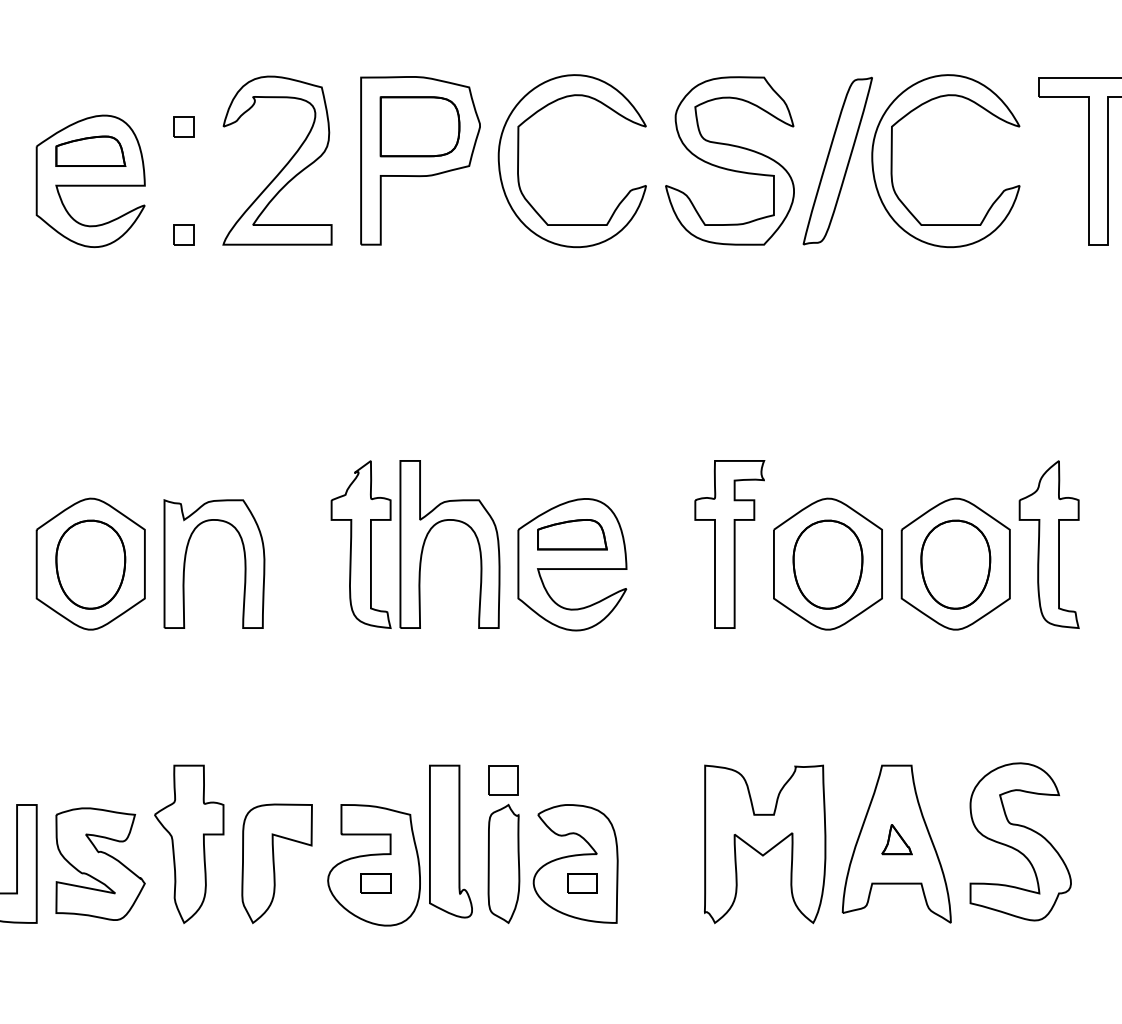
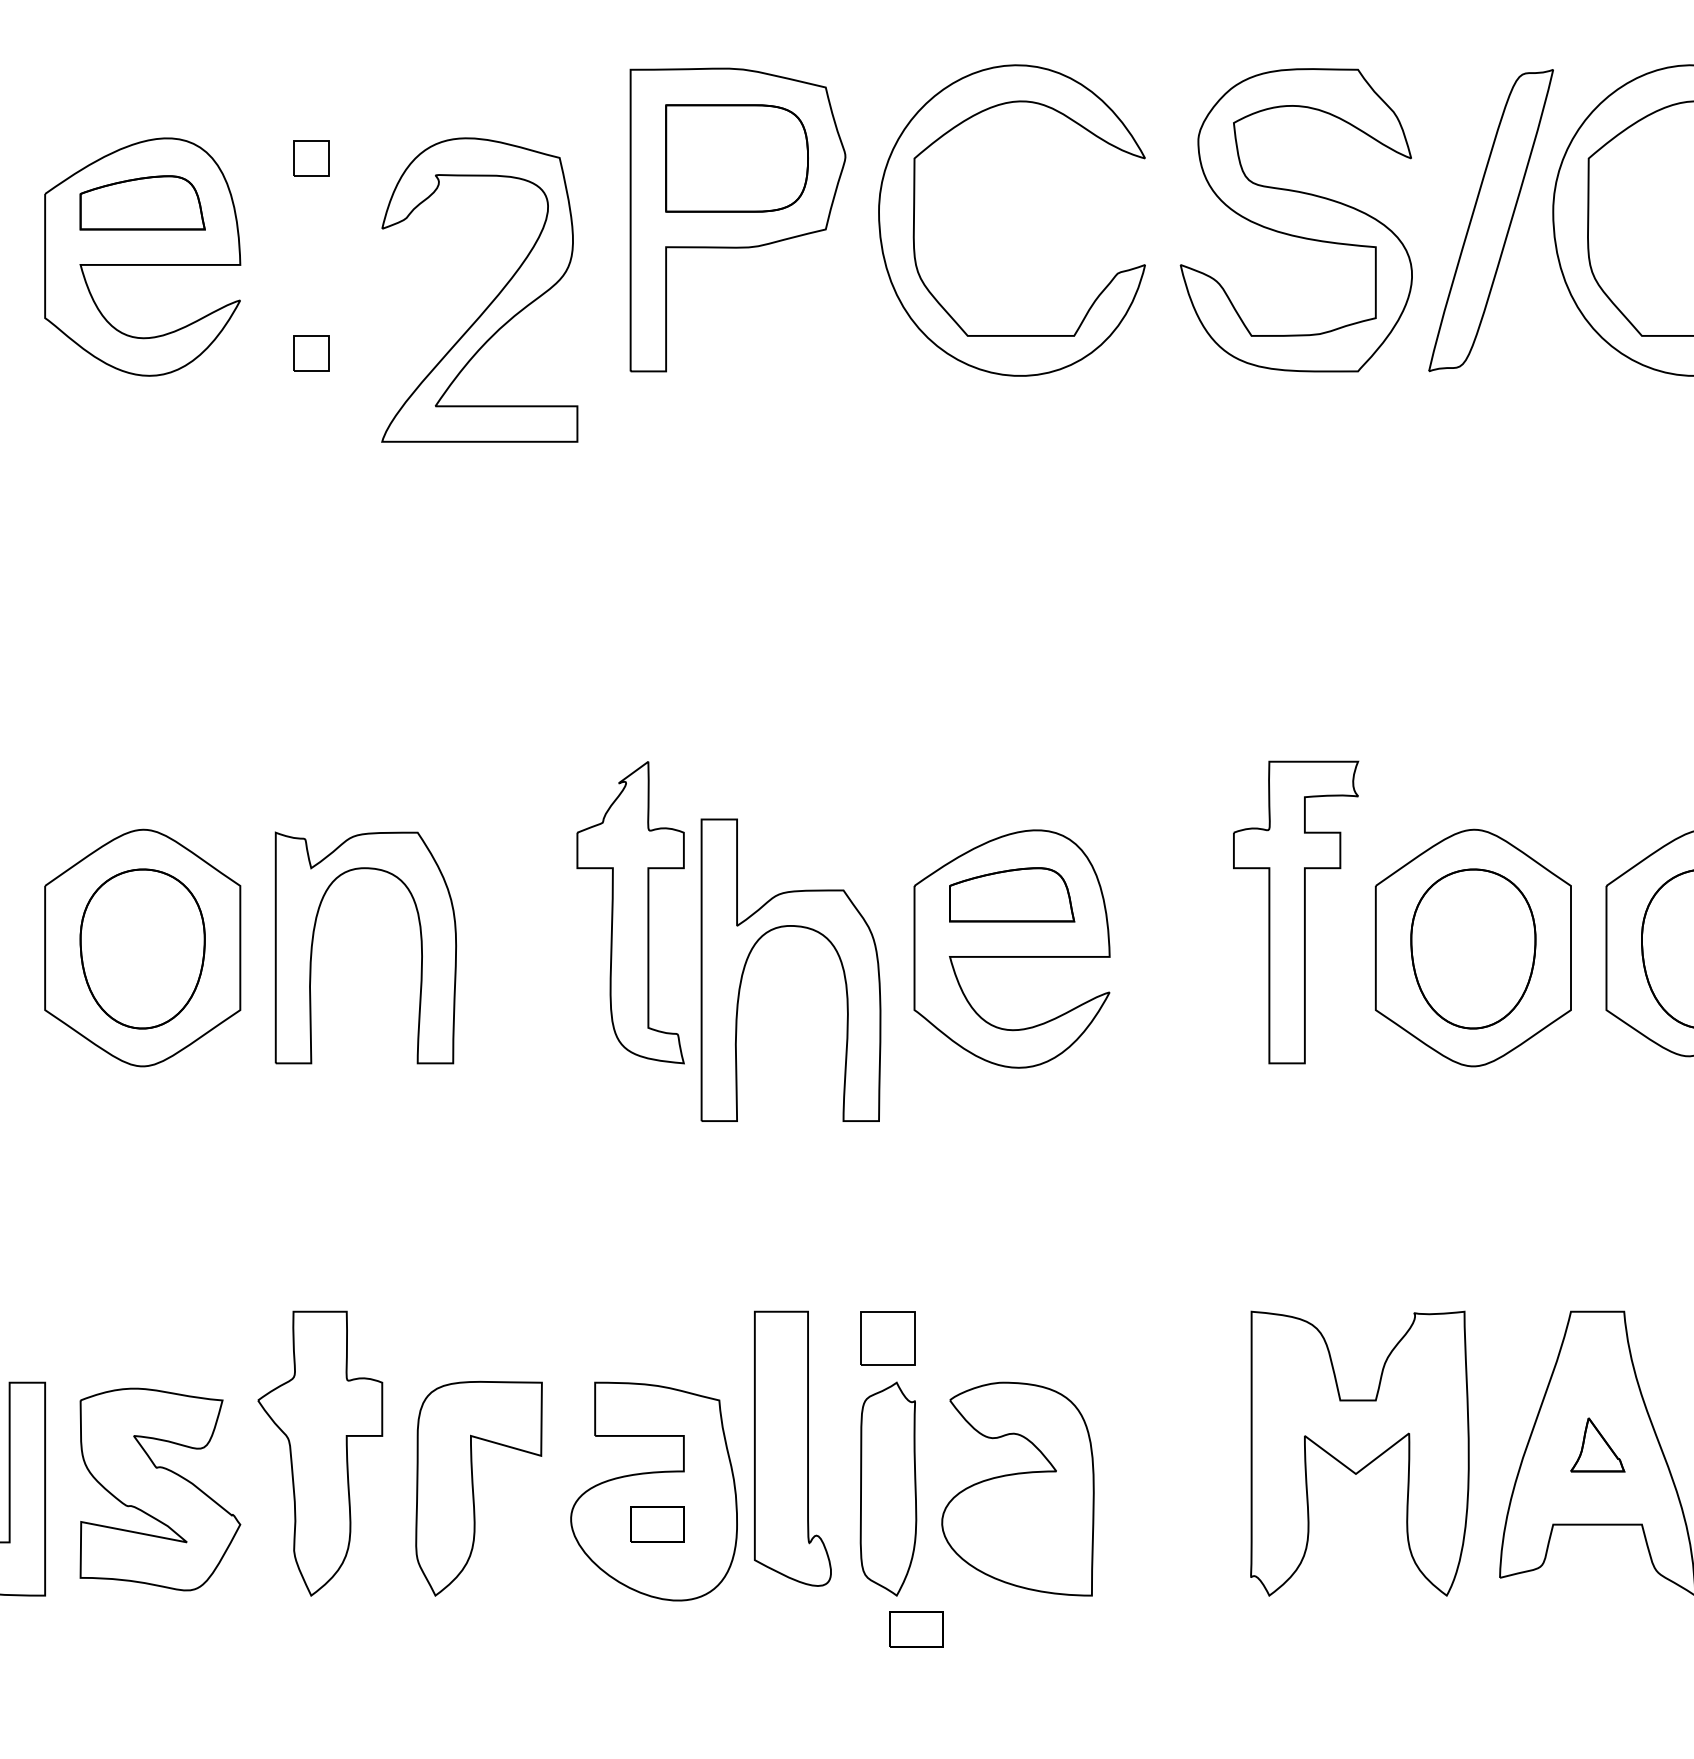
part: (283, 166) -> (490, 300), moved
part: (429, 533) -> (754, 950), moved
part: (582, 883) -> (916, 1629), moved

